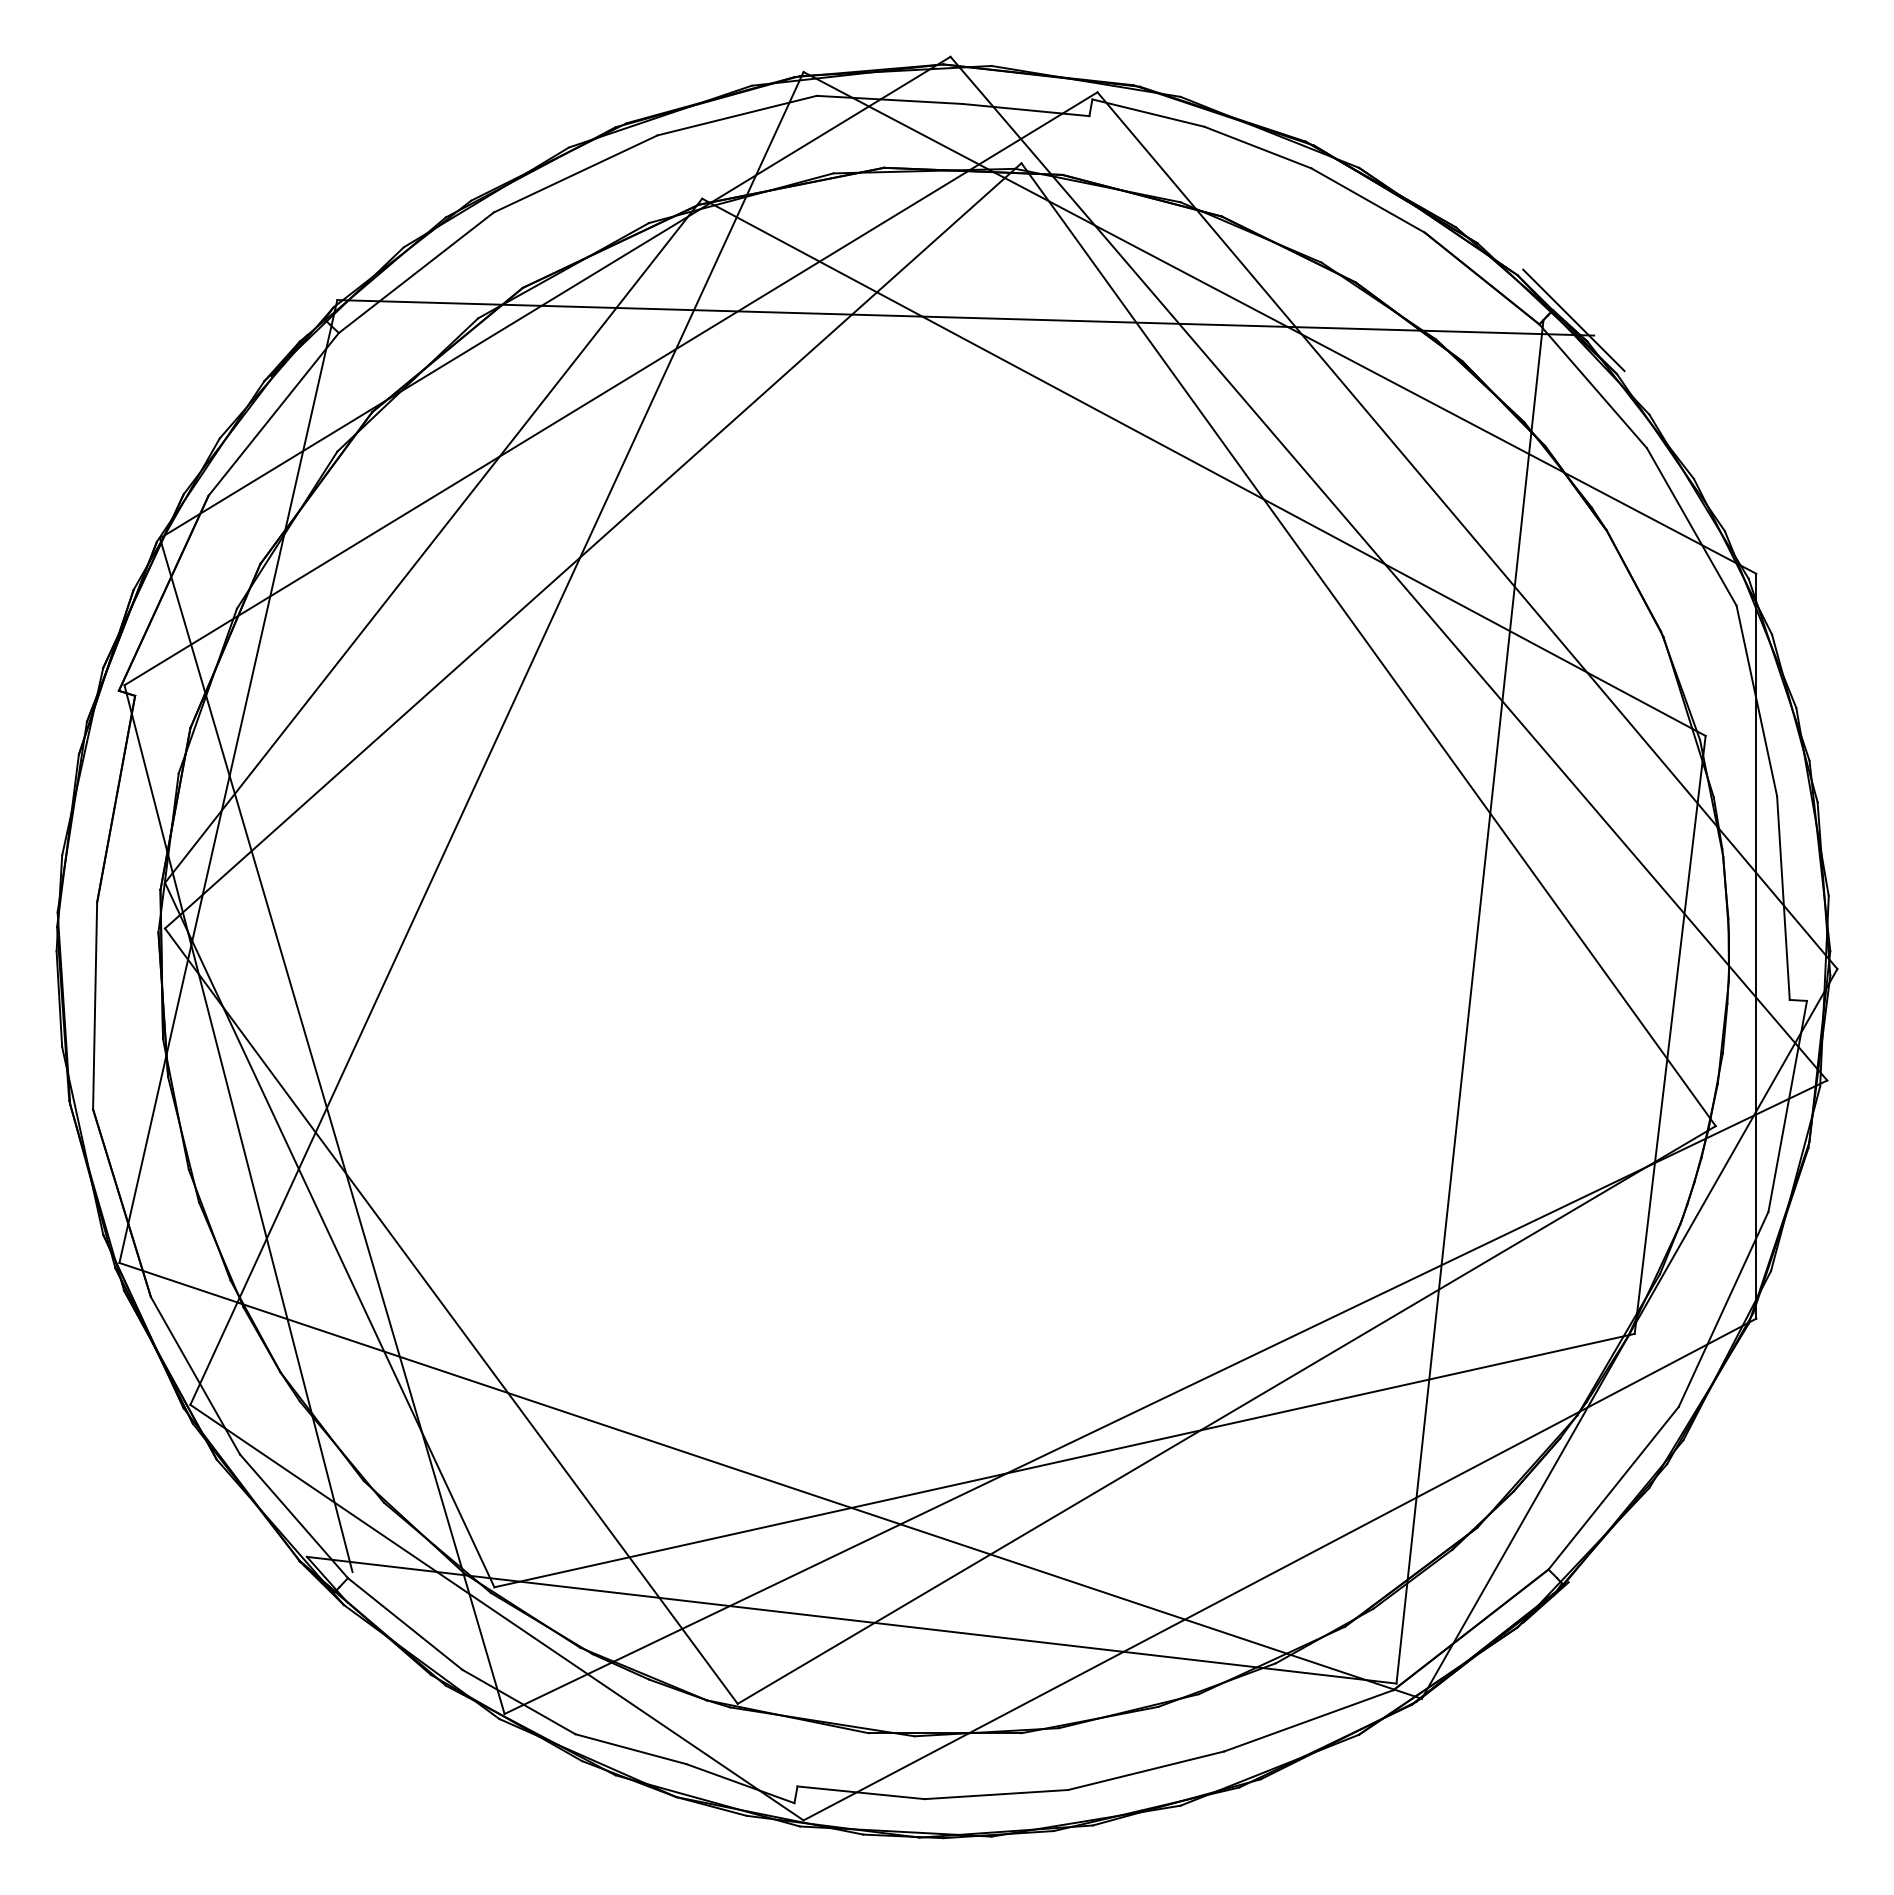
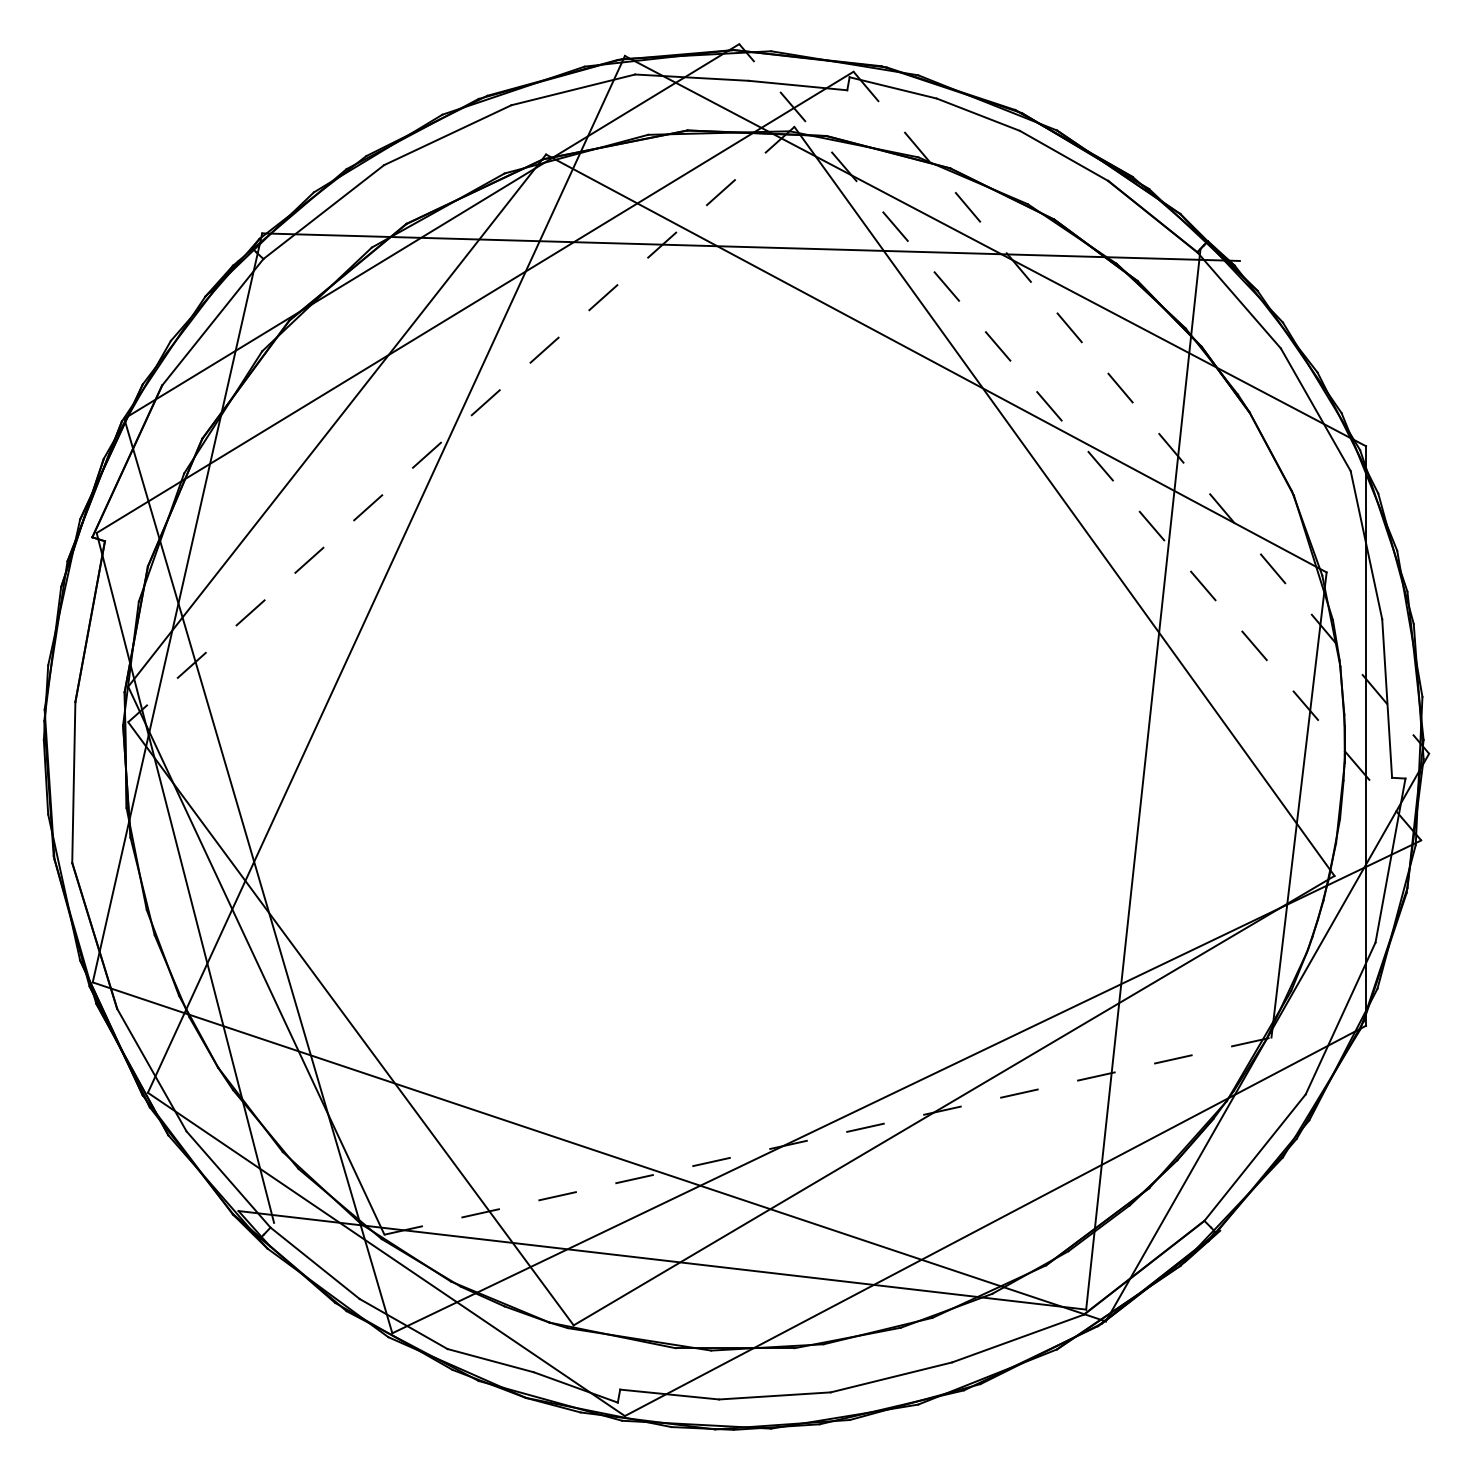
line: (1573, 320) -> (1223, 249), removed
line: (1467, 530) -> (1141, 412), solid -> dashed
line: (592, 546) -> (460, 425), solid -> dashed
line: (1388, 568) -> (1079, 442), solid -> dashed
line: (1065, 1460) -> (828, 1136), solid -> dashed

